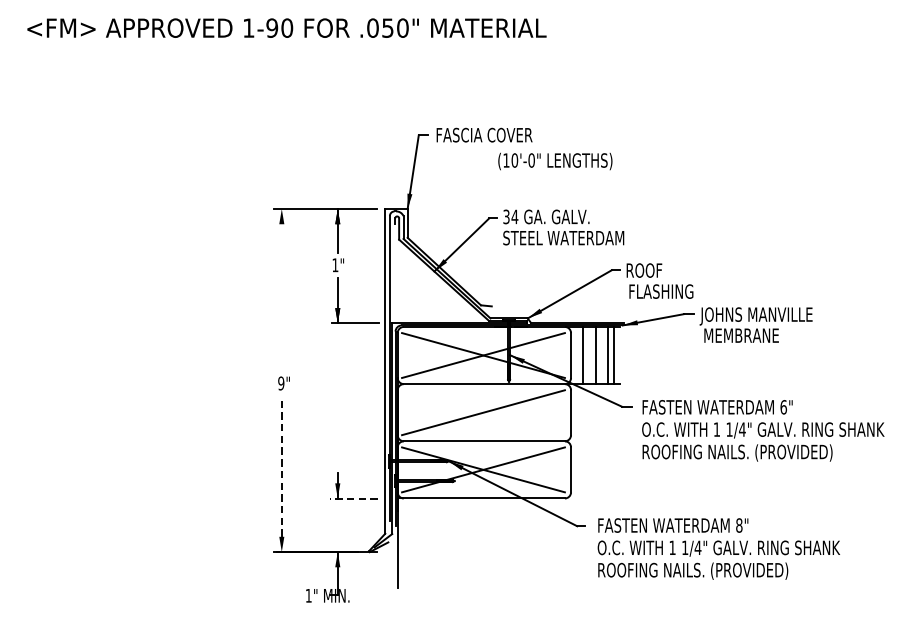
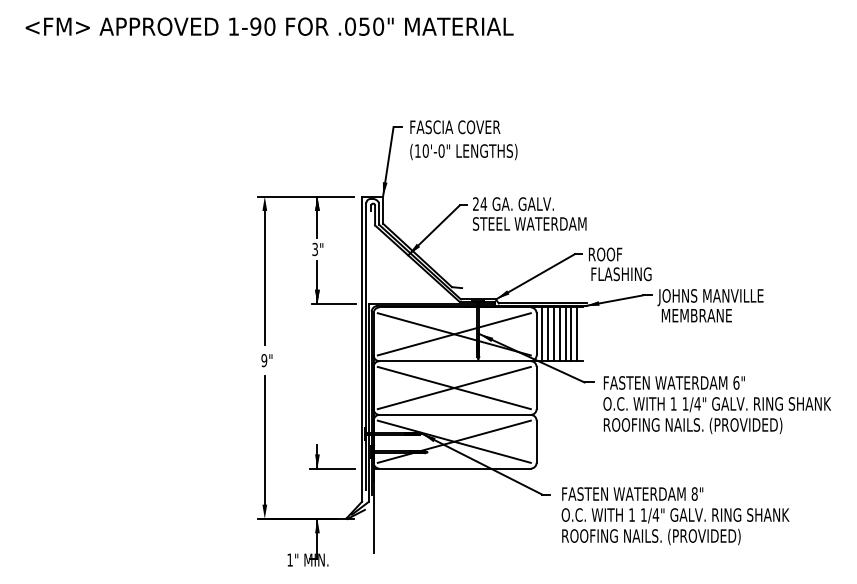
text: (554, 160) -> (463, 151), moved
text: (506, 216) -> (475, 203), 34 -> 24
text: (334, 265) -> (314, 249), 1" -> 3"
line: (281, 295) -> (264, 277), added
line: (577, 355) -> (542, 334), added
line: (589, 355) -> (553, 334), added
line: (601, 355) -> (565, 334), added
line: (482, 412) -> (453, 387), added
line: (281, 467) -> (264, 439), dashed -> solid
line: (353, 498) -> (332, 468), dashed -> solid

